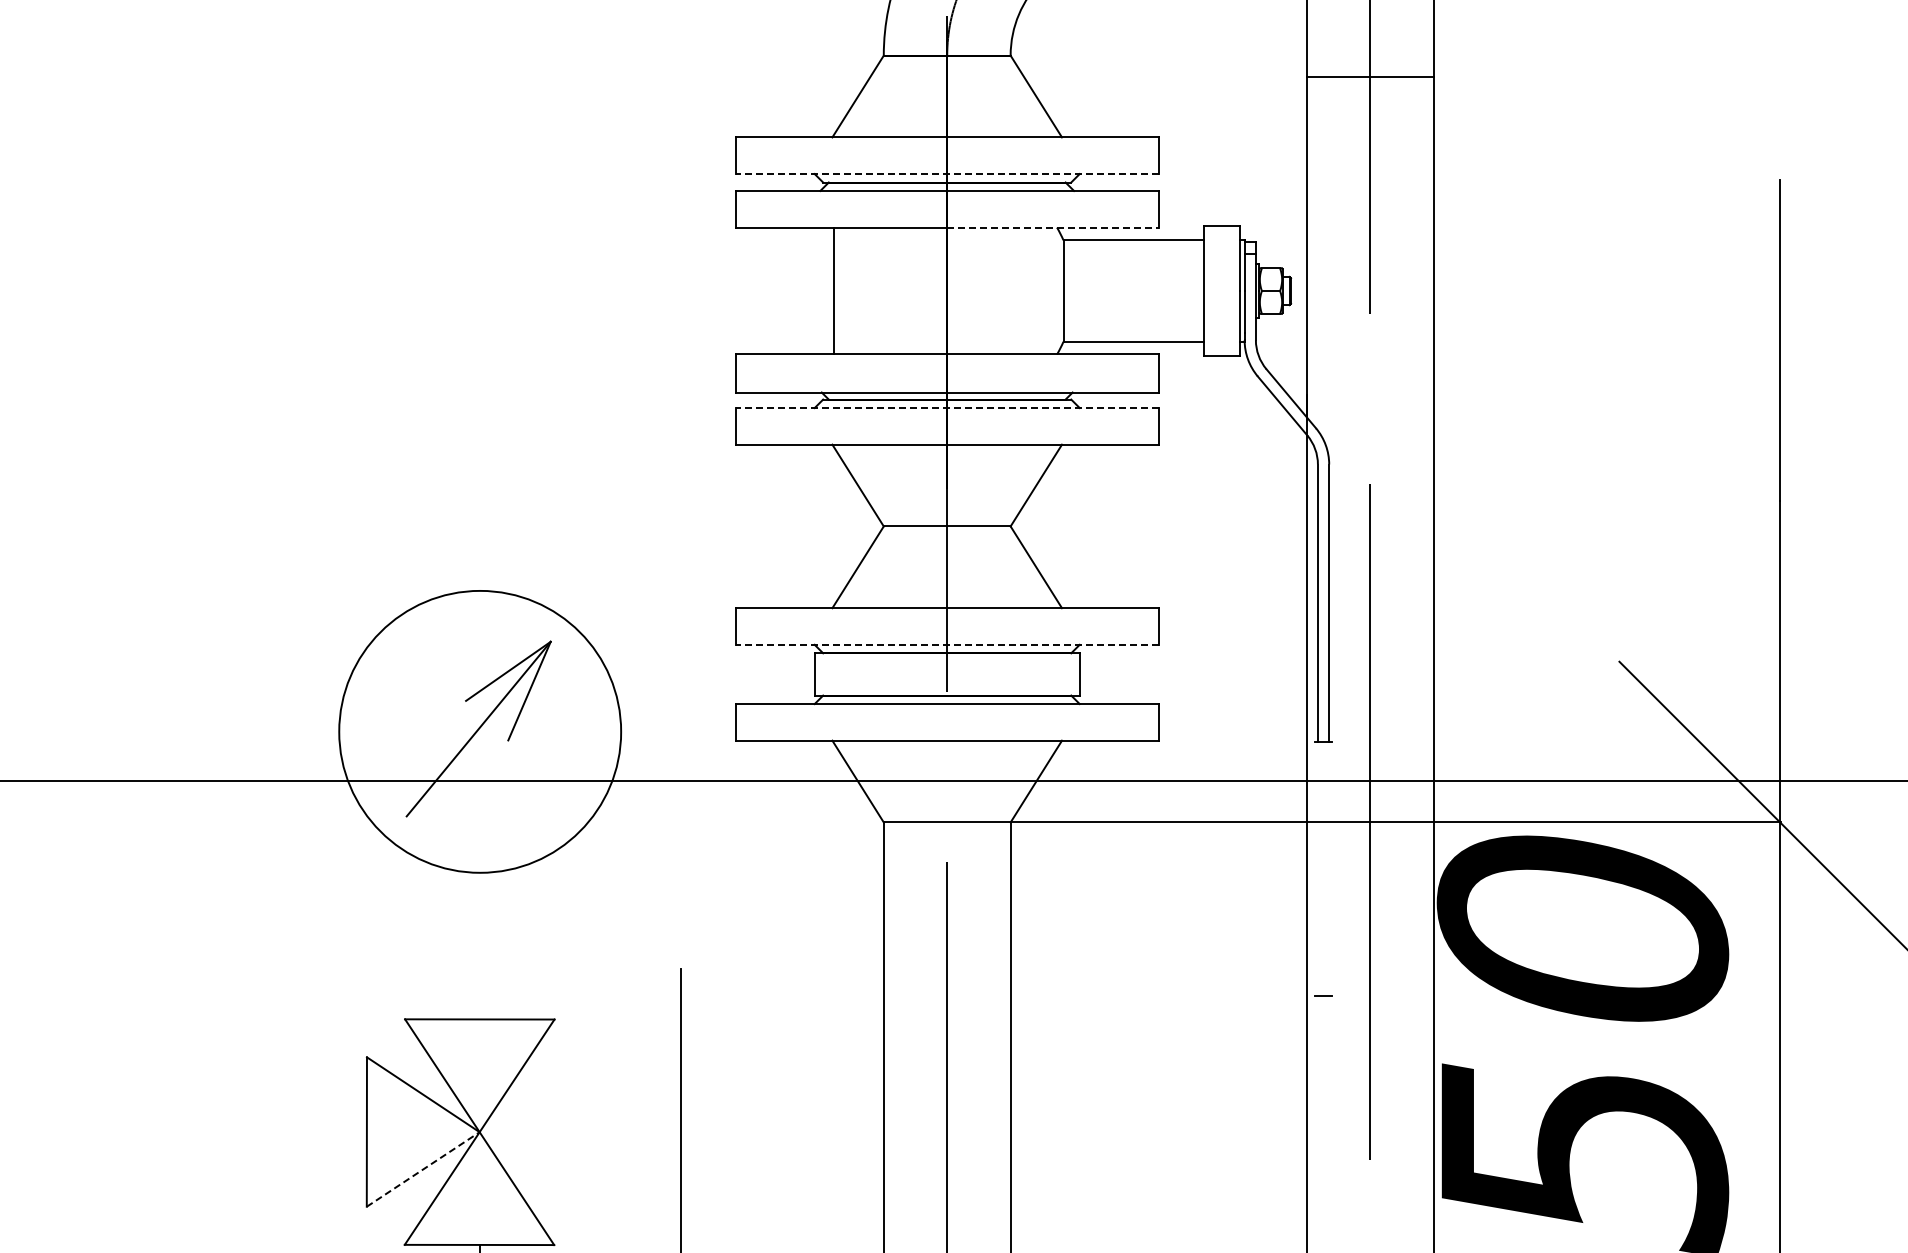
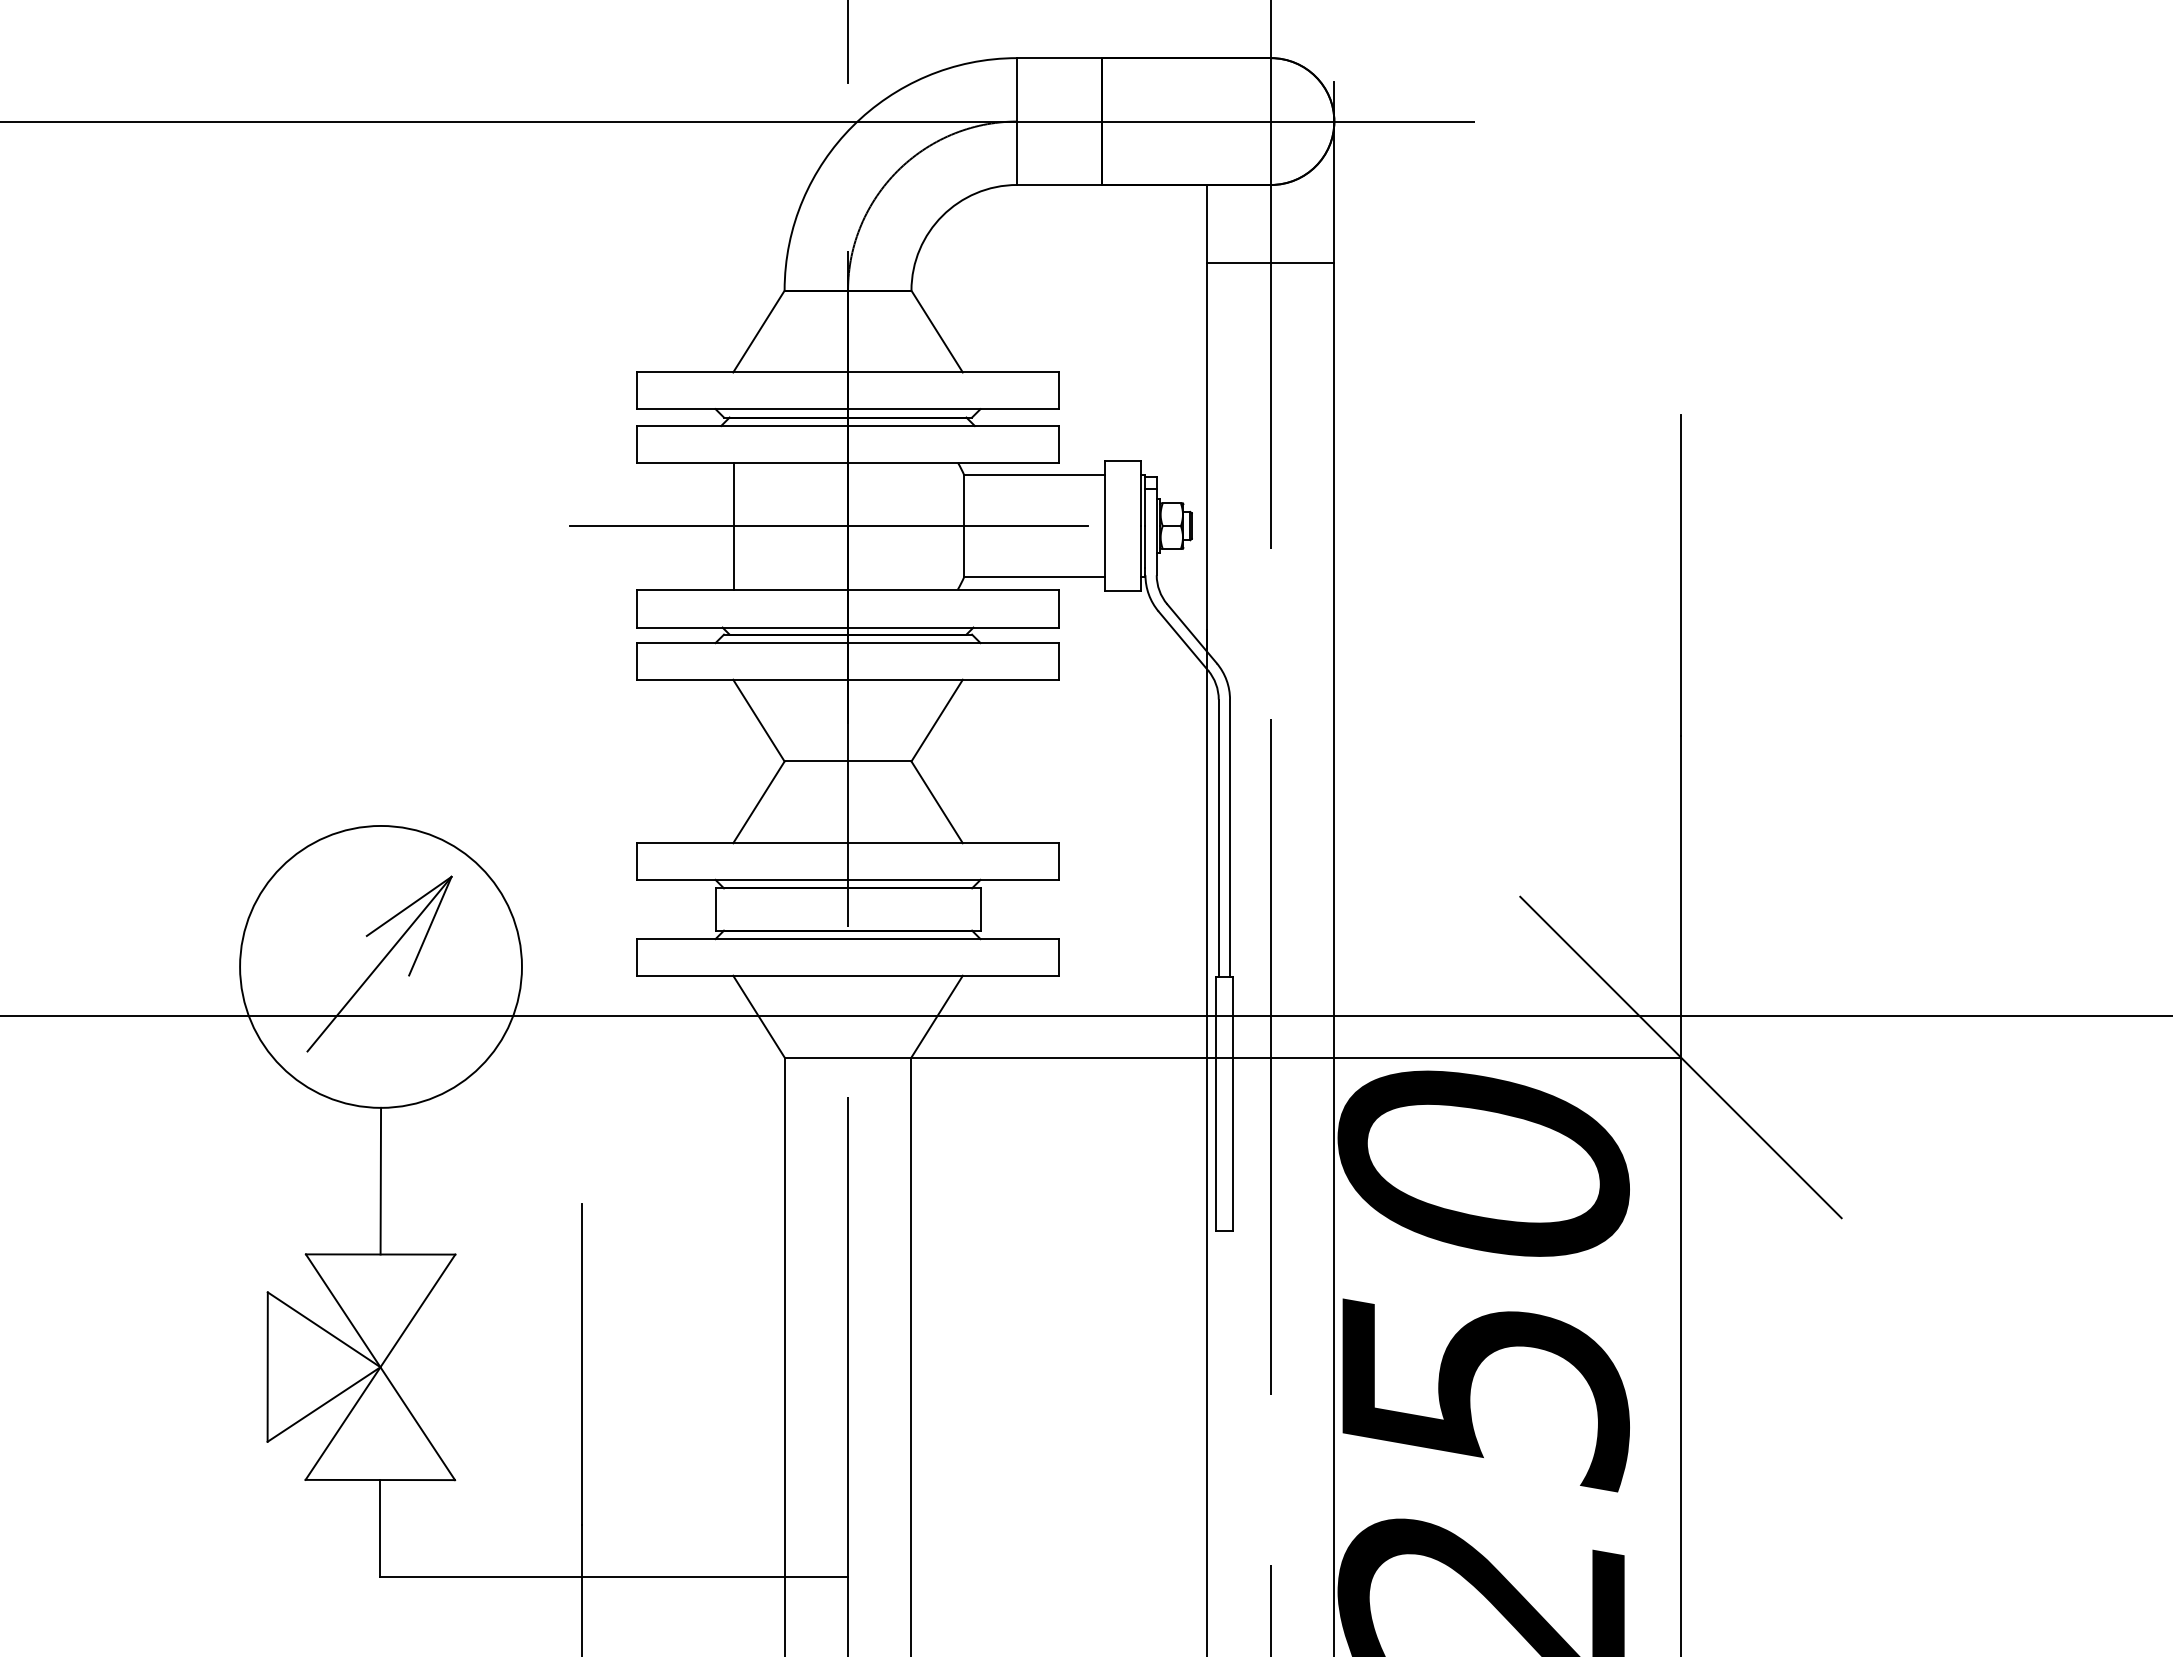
line: (1369, 77) -> (1270, 262), moved
line: (946, 174) -> (847, 409), dashed -> solid
line: (1052, 227) -> (953, 462), dashed -> solid
line: (927, 291) -> (828, 526), added
line: (946, 408) -> (847, 643), dashed -> solid
line: (946, 644) -> (847, 879), dashed -> solid
line: (1314, 868) -> (1215, 1103), added
line: (1331, 868) -> (1232, 1103), added
line: (479, 945) -> (380, 1180), added
line: (423, 1169) -> (324, 1404), dashed -> solid

